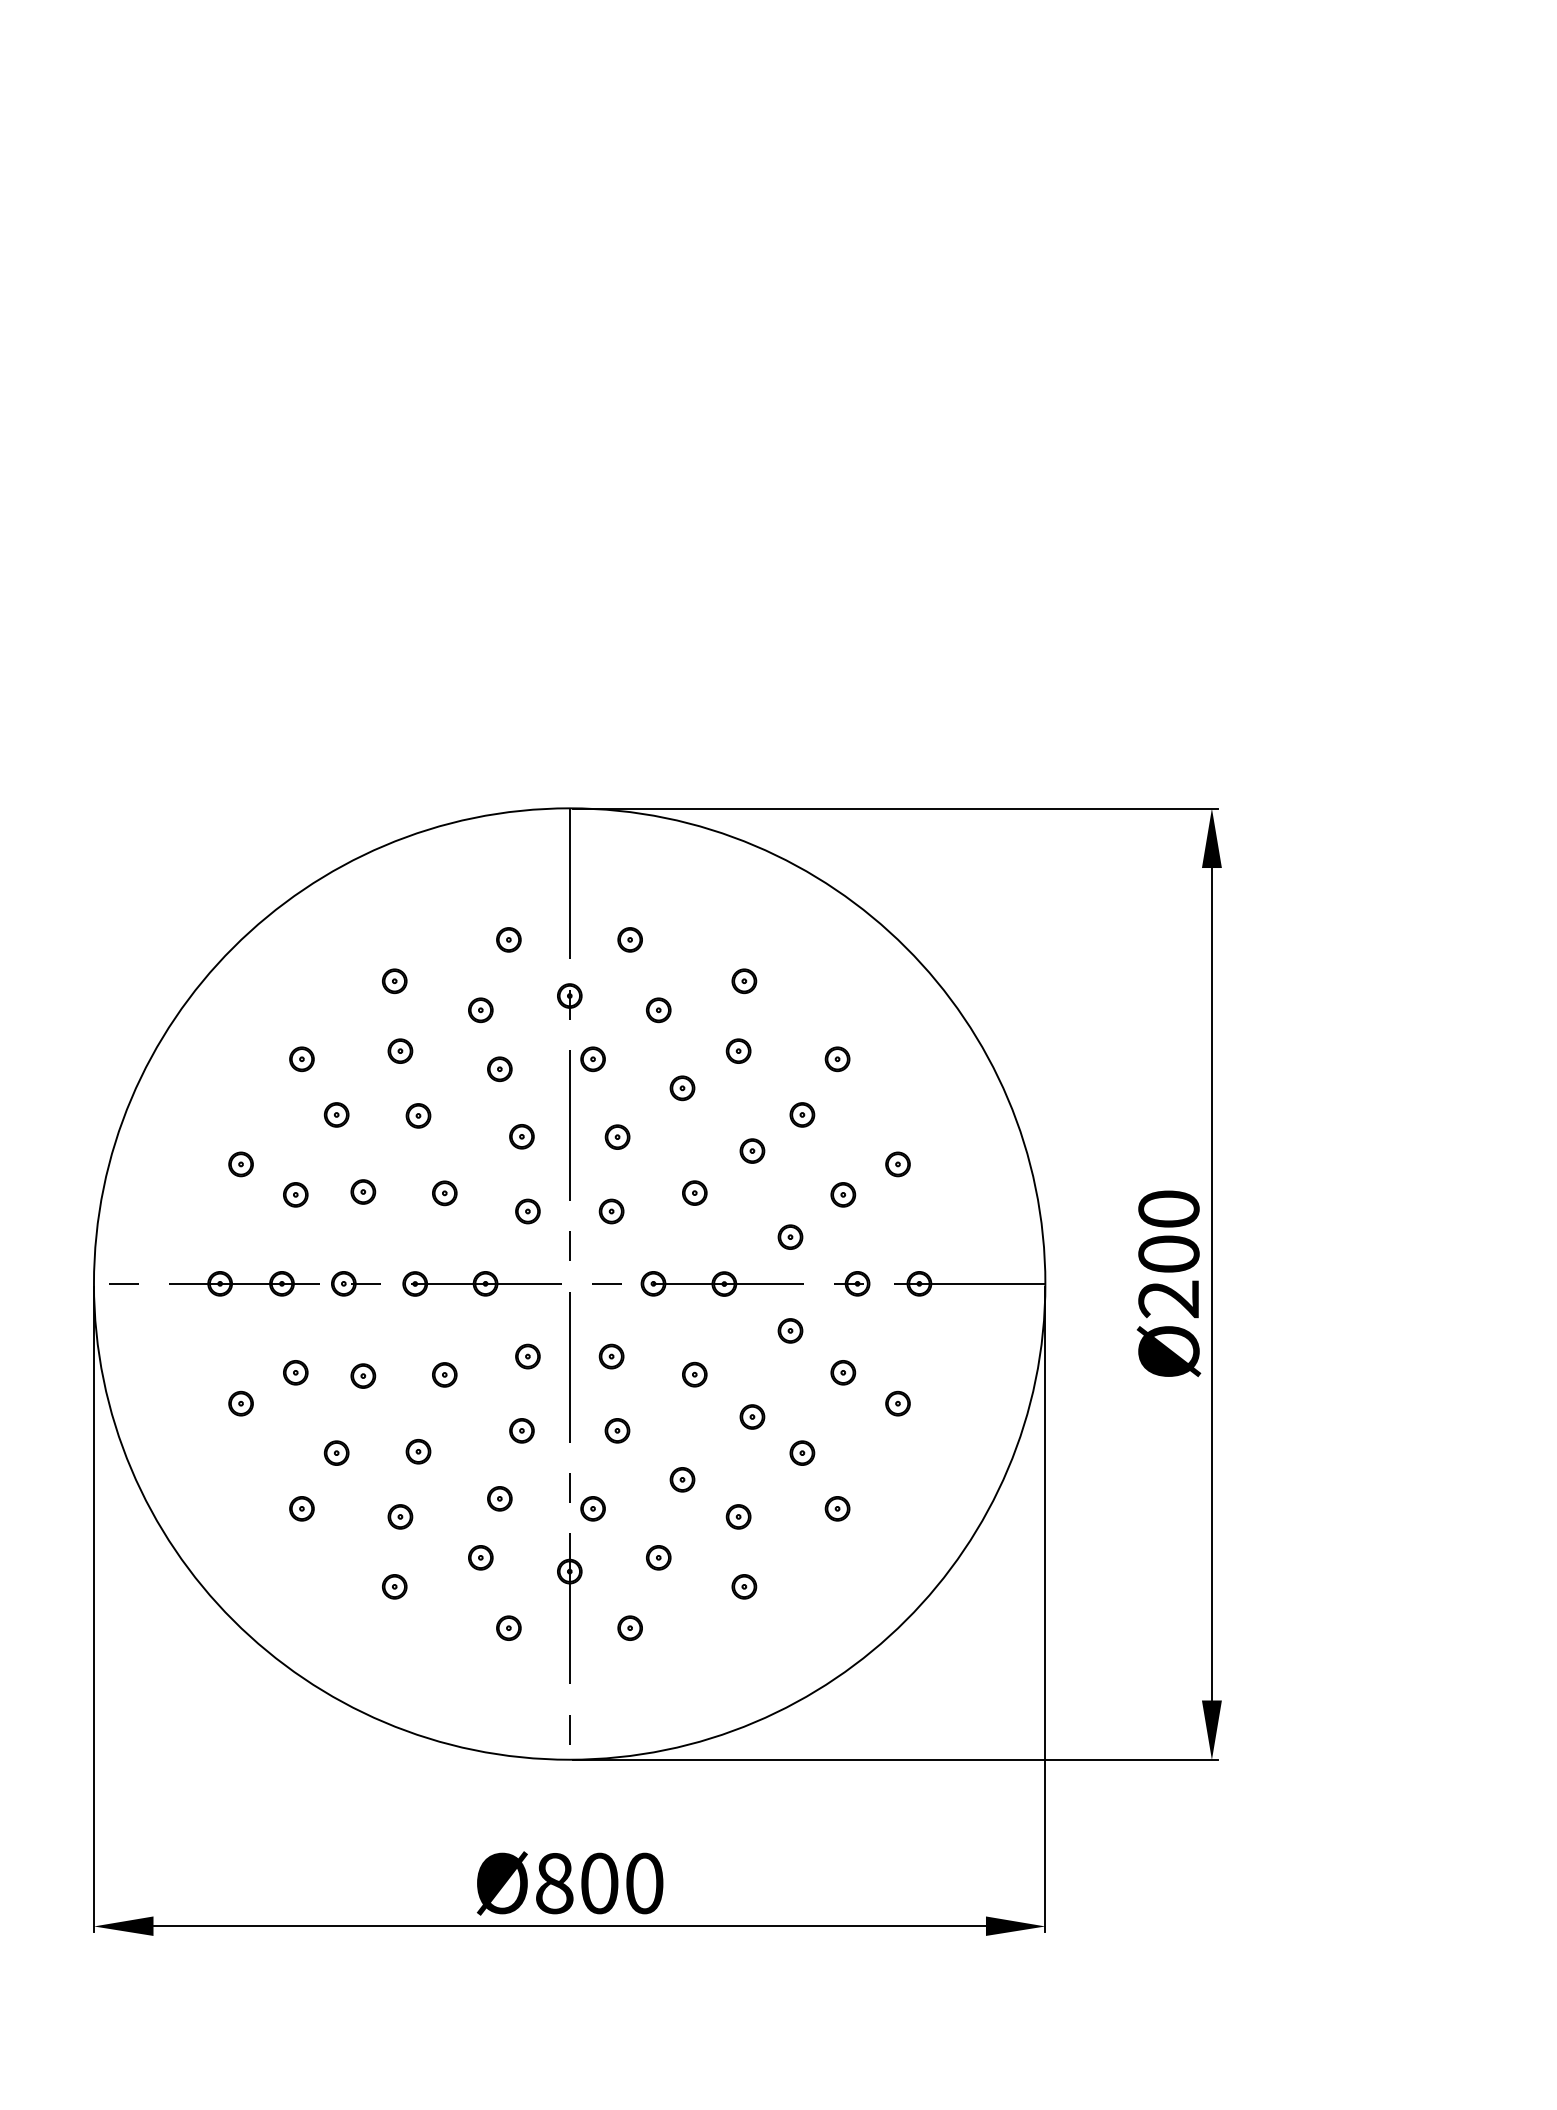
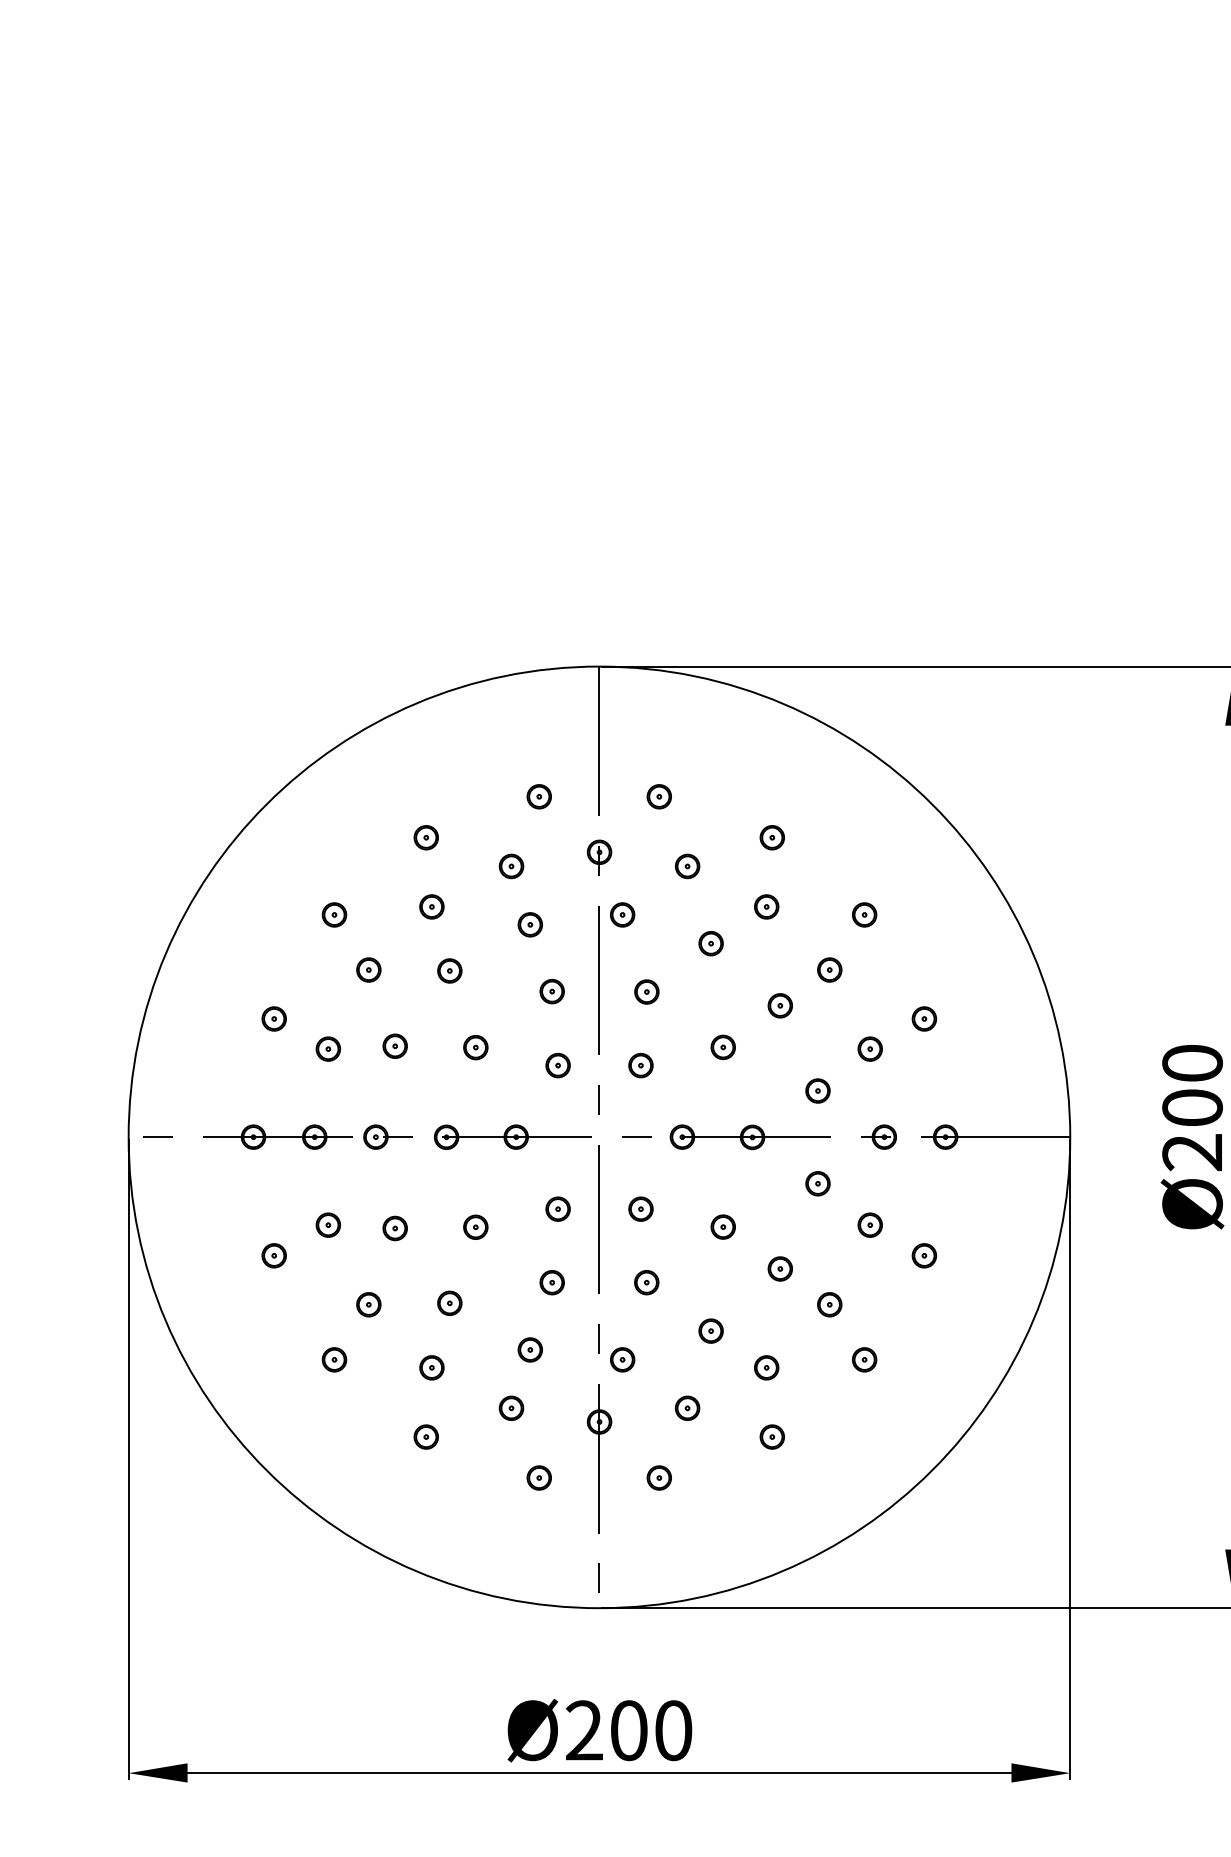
text: (554, 1883) -> (584, 1730), Ø800 -> Ø200

